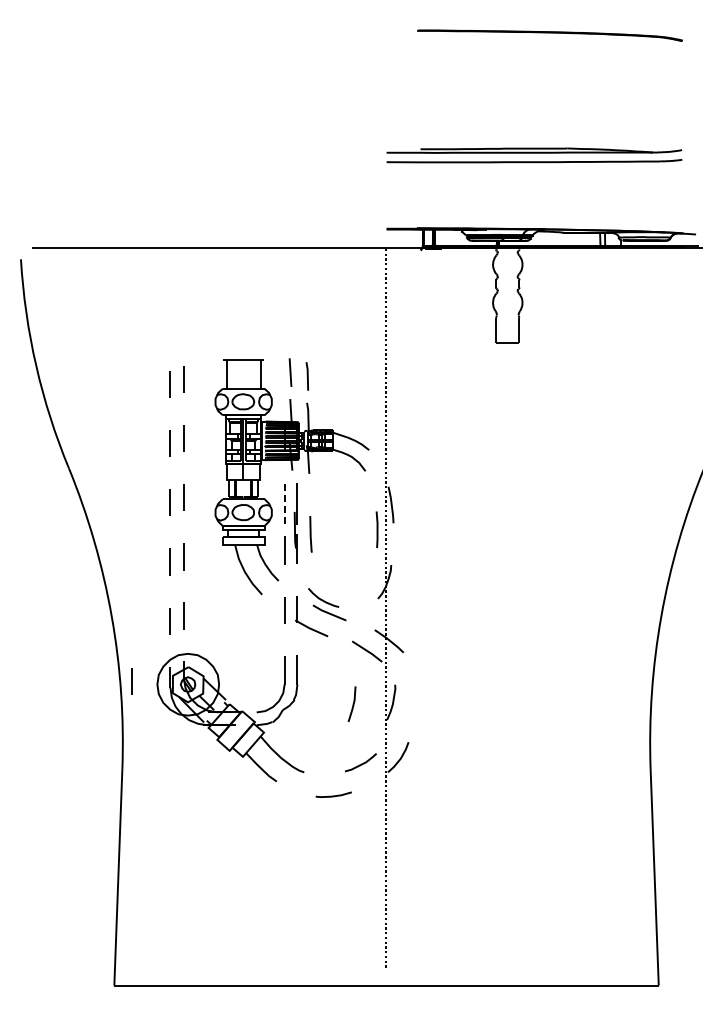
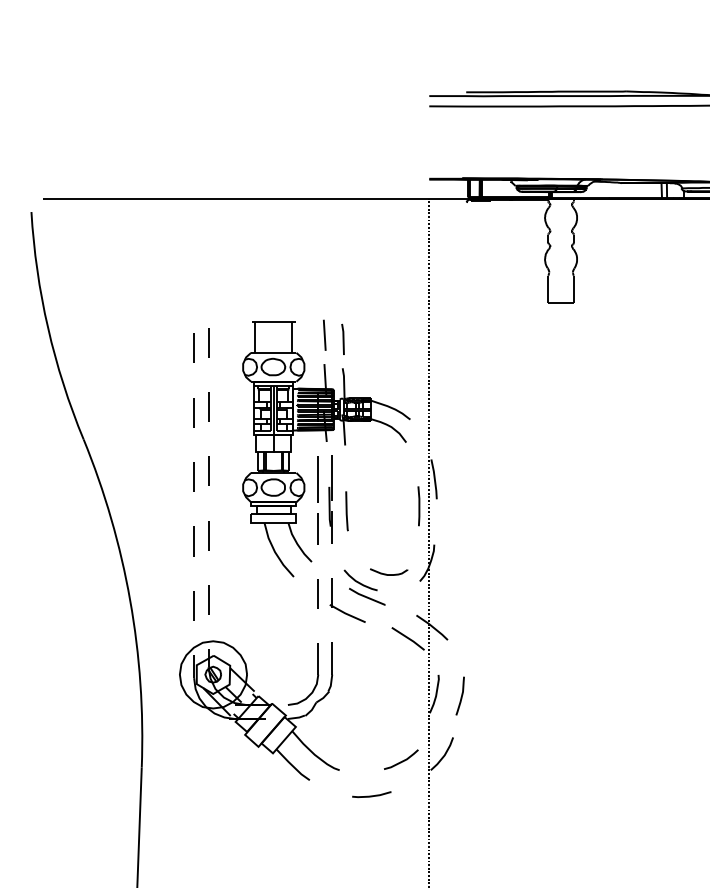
line: (284, 505) -> (318, 479), dashed -> solid
curve: (347, 591) -> (386, 573), added
line: (131, 681) -> (151, 671), removed
curve: (352, 703) -> (460, 695), moved

